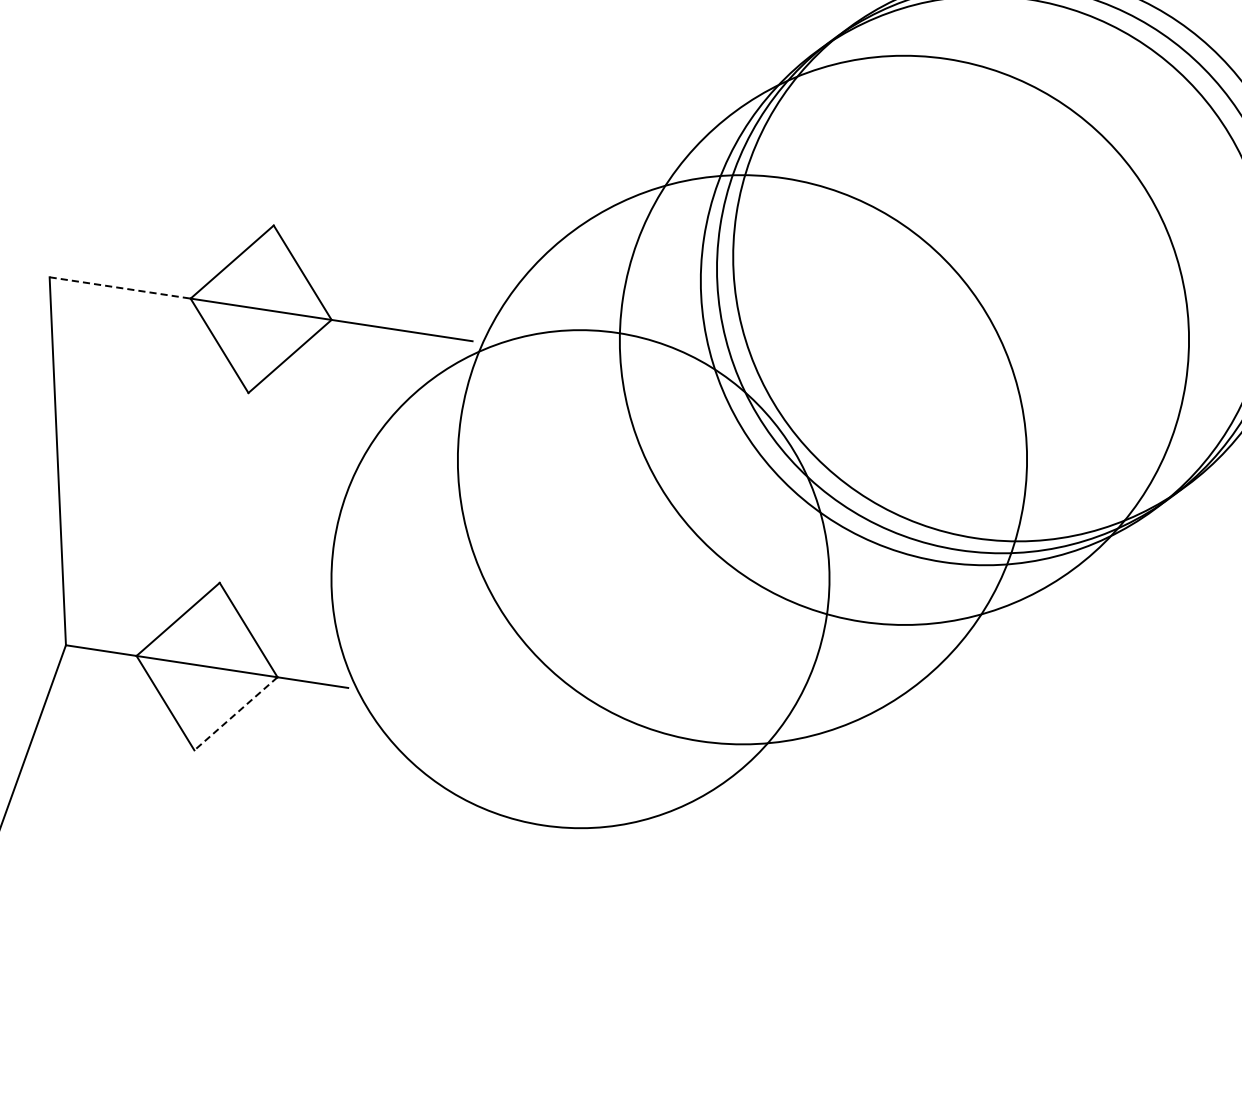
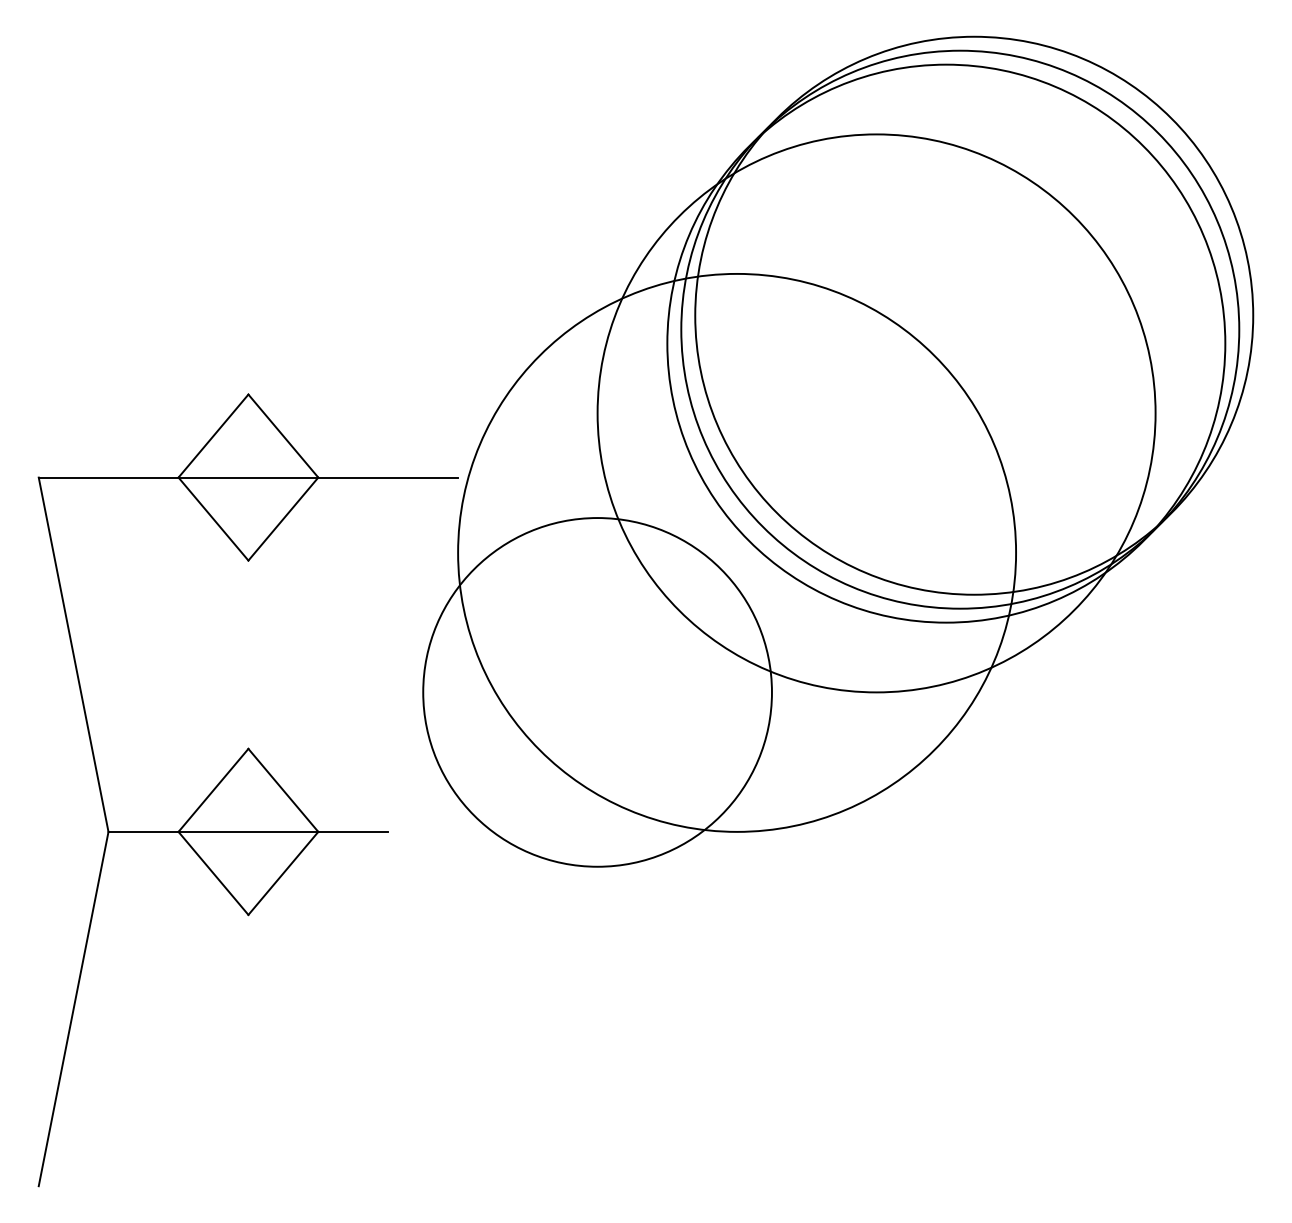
line: (120, 287) -> (108, 477), dashed -> solid
circle: (580, 579) -> (597, 692), size x0.71
line: (236, 713) -> (283, 873), dashed -> solid

